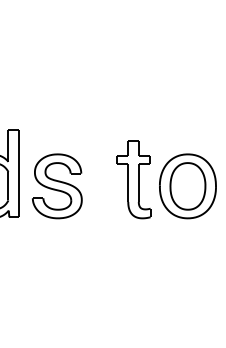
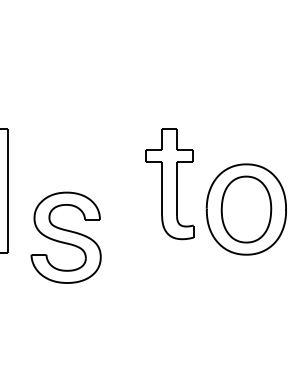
part: (133, 179) -> (169, 184), moved
part: (57, 186) -> (66, 237), moved

